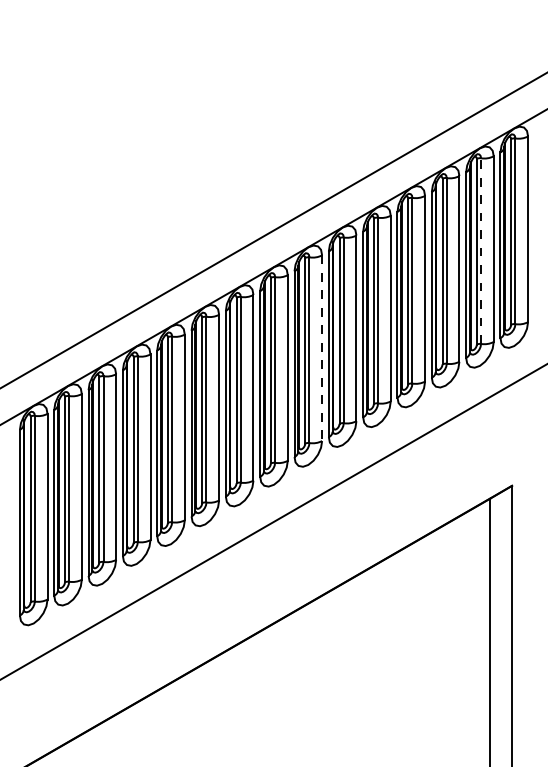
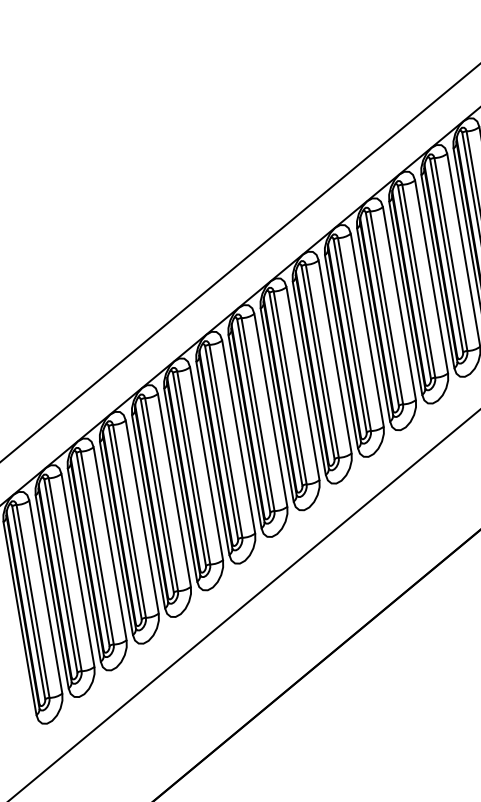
line: (481, 251) -> (451, 254), dashed -> solid
line: (322, 348) -> (303, 383), dashed -> solid

